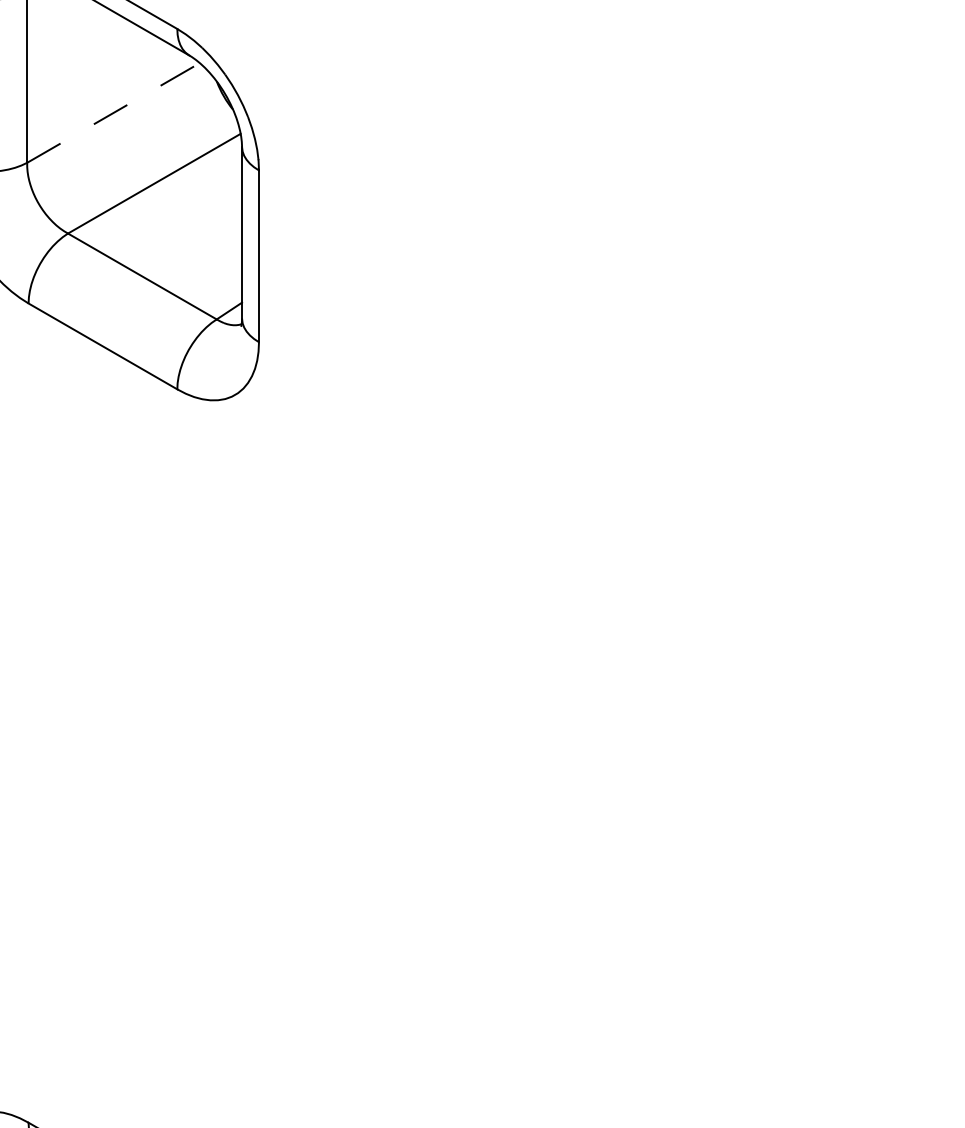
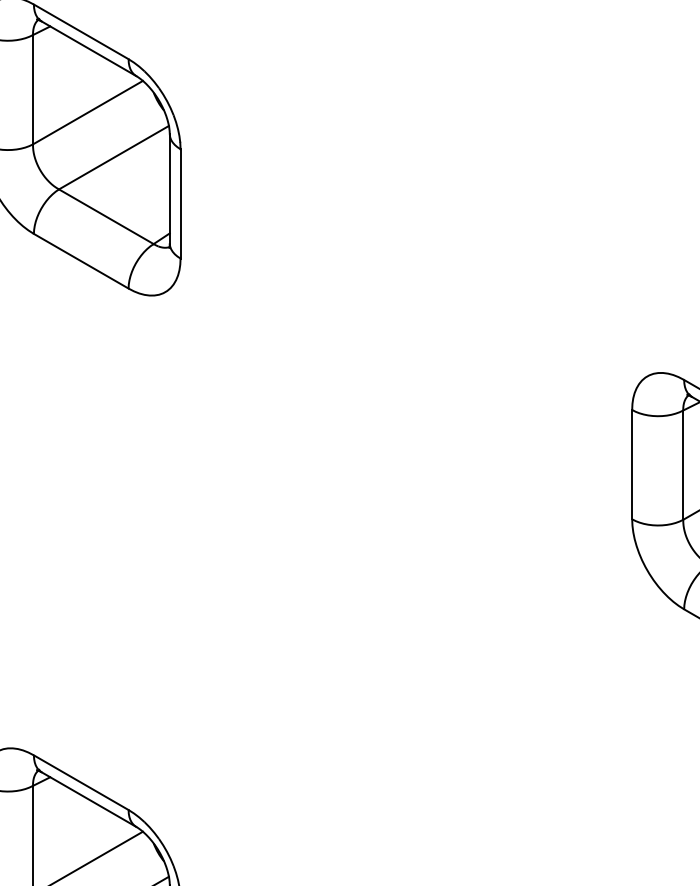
line: (114, 112) -> (88, 112), dashed -> solid

